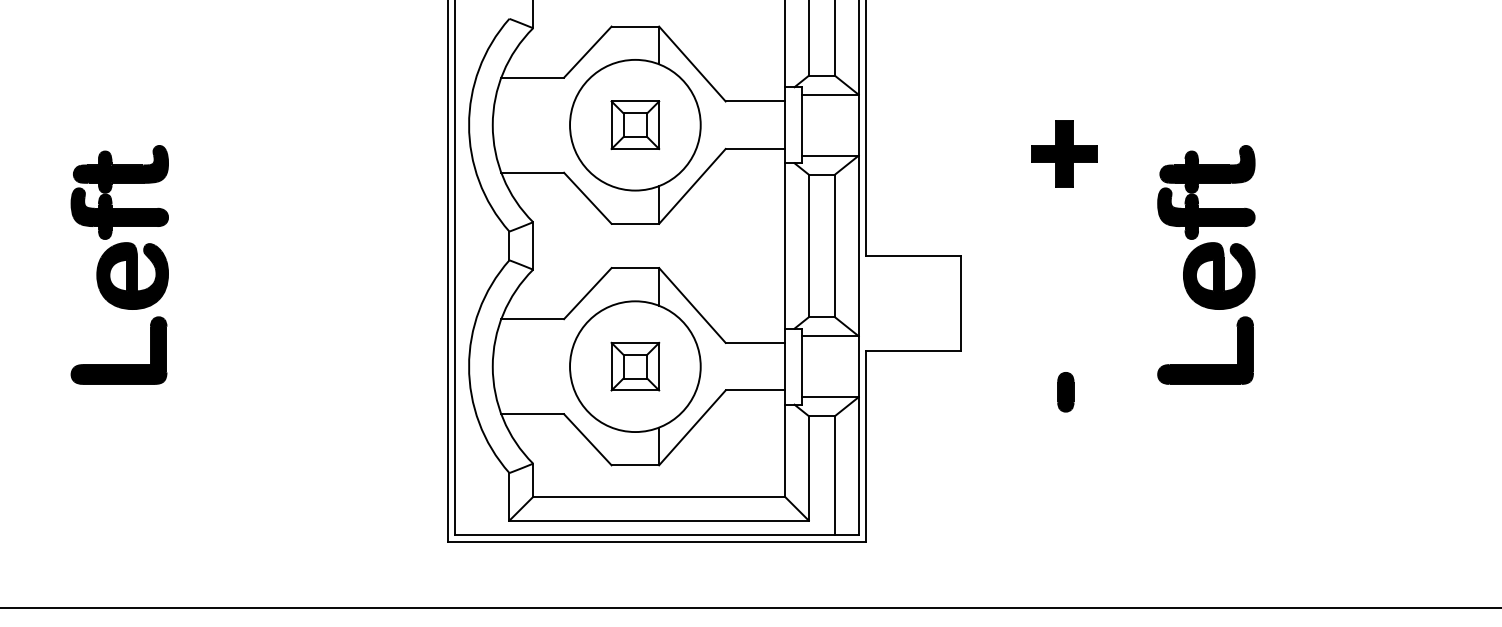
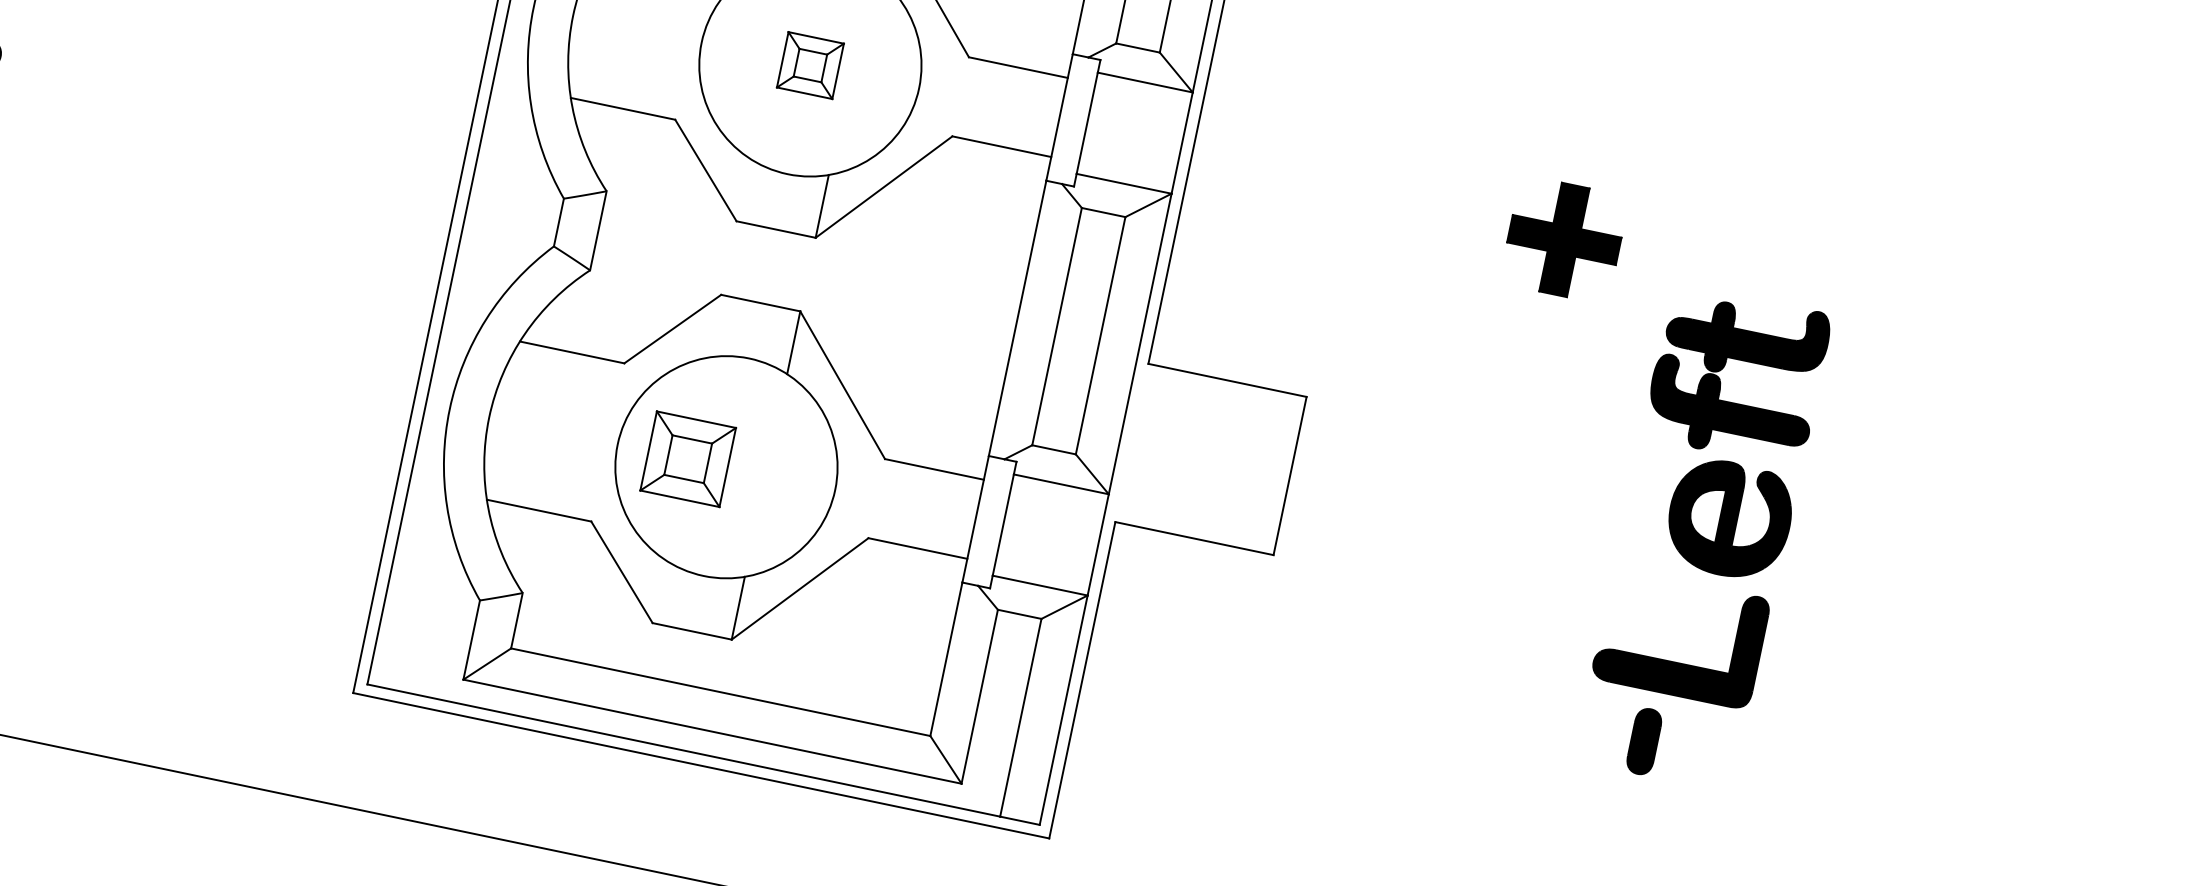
part: (635, 125) -> (810, 65), size x0.7
part: (1064, 153) -> (1564, 239), moved
part: (635, 366) -> (688, 458), moved
part: (1065, 392) -> (1643, 741), moved

